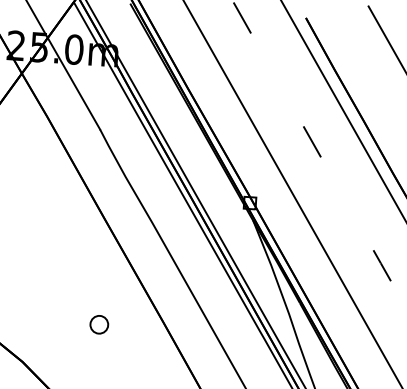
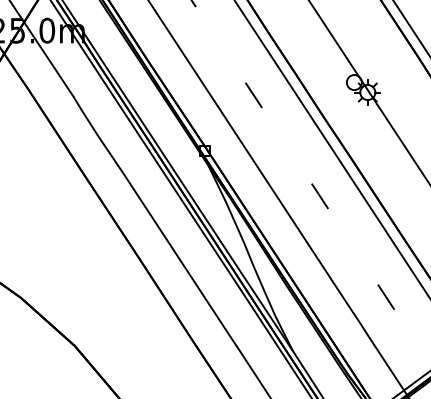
part: (98, 323) -> (83, 261), removed

